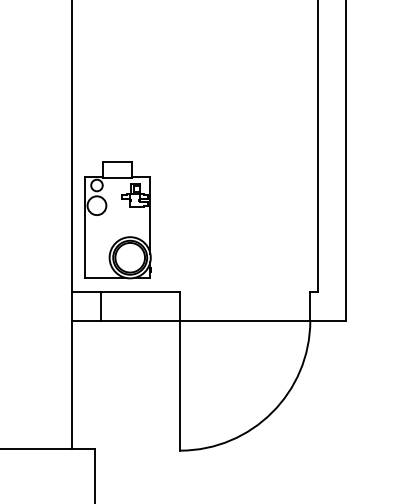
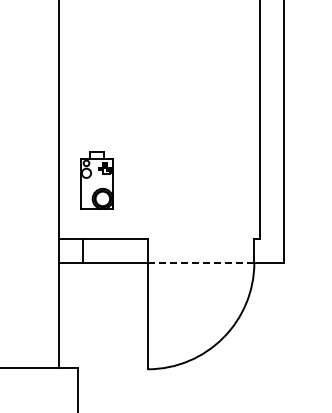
part: (117, 220) -> (96, 180), size x0.6
line: (245, 320) -> (201, 262), solid -> dashed

